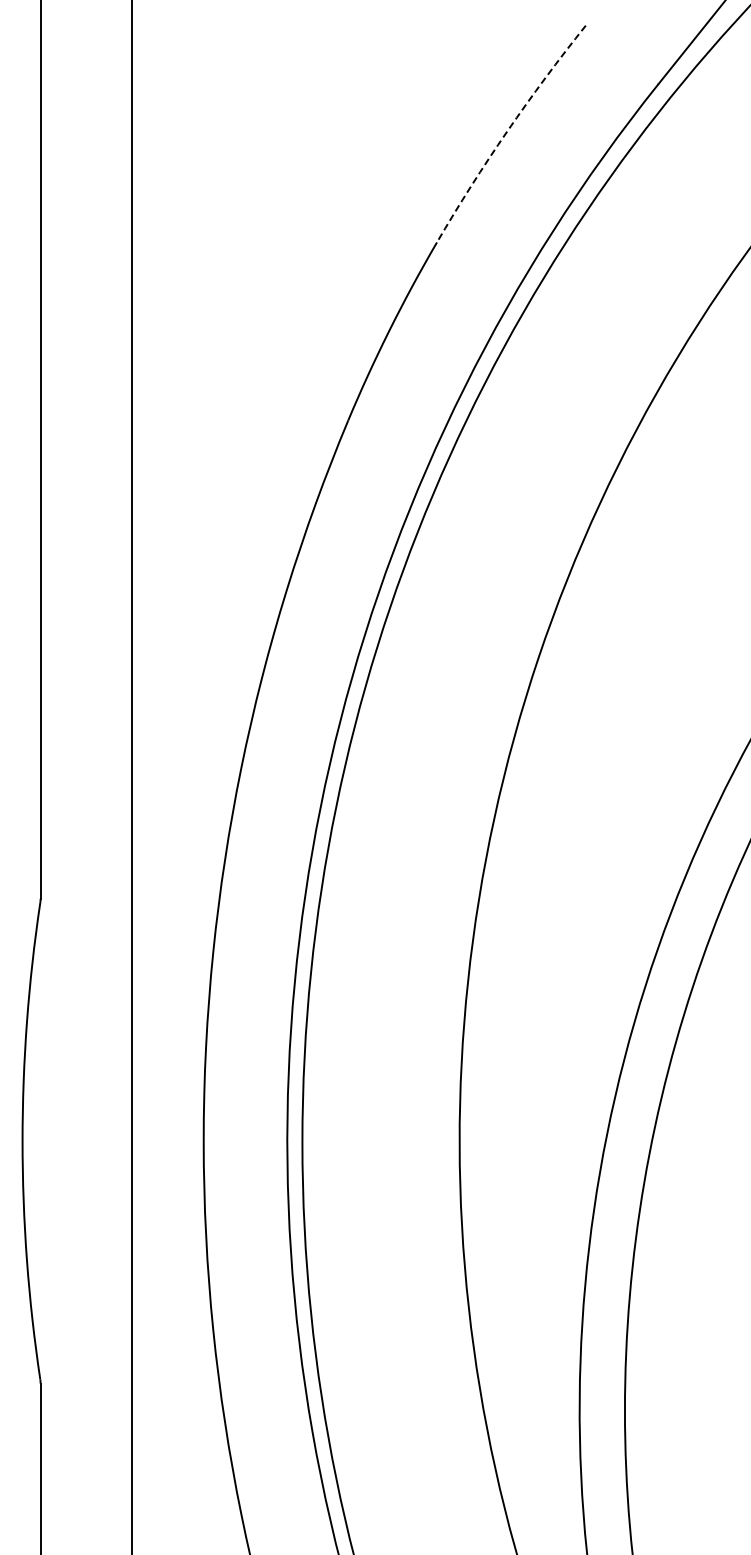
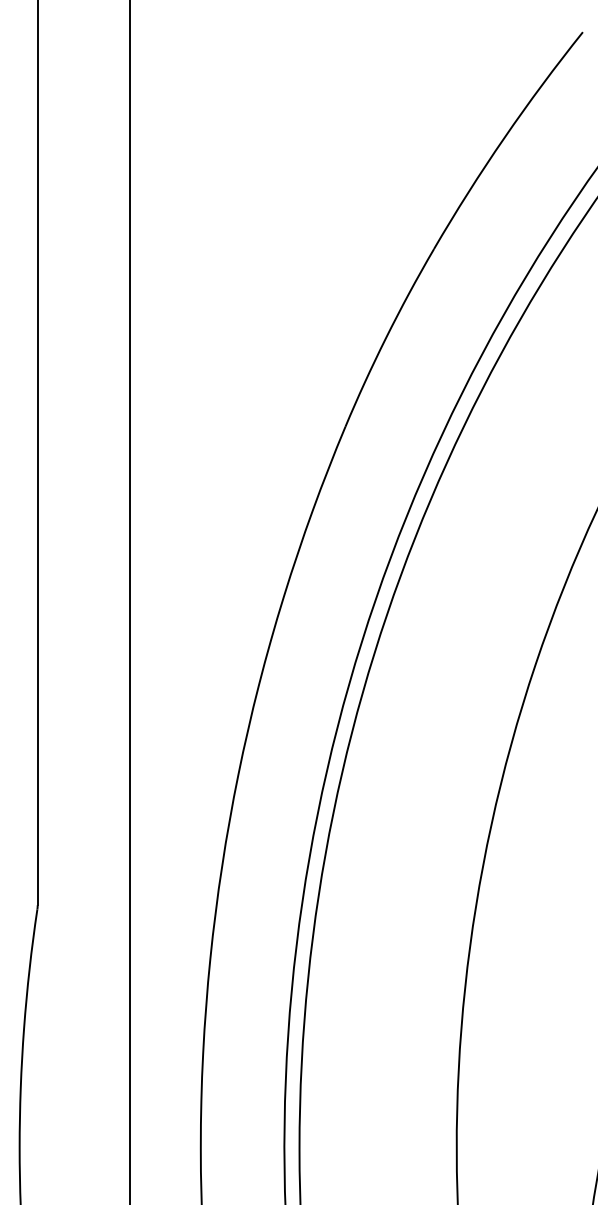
arc: (507, 131) -> (504, 138), dashed -> solid

